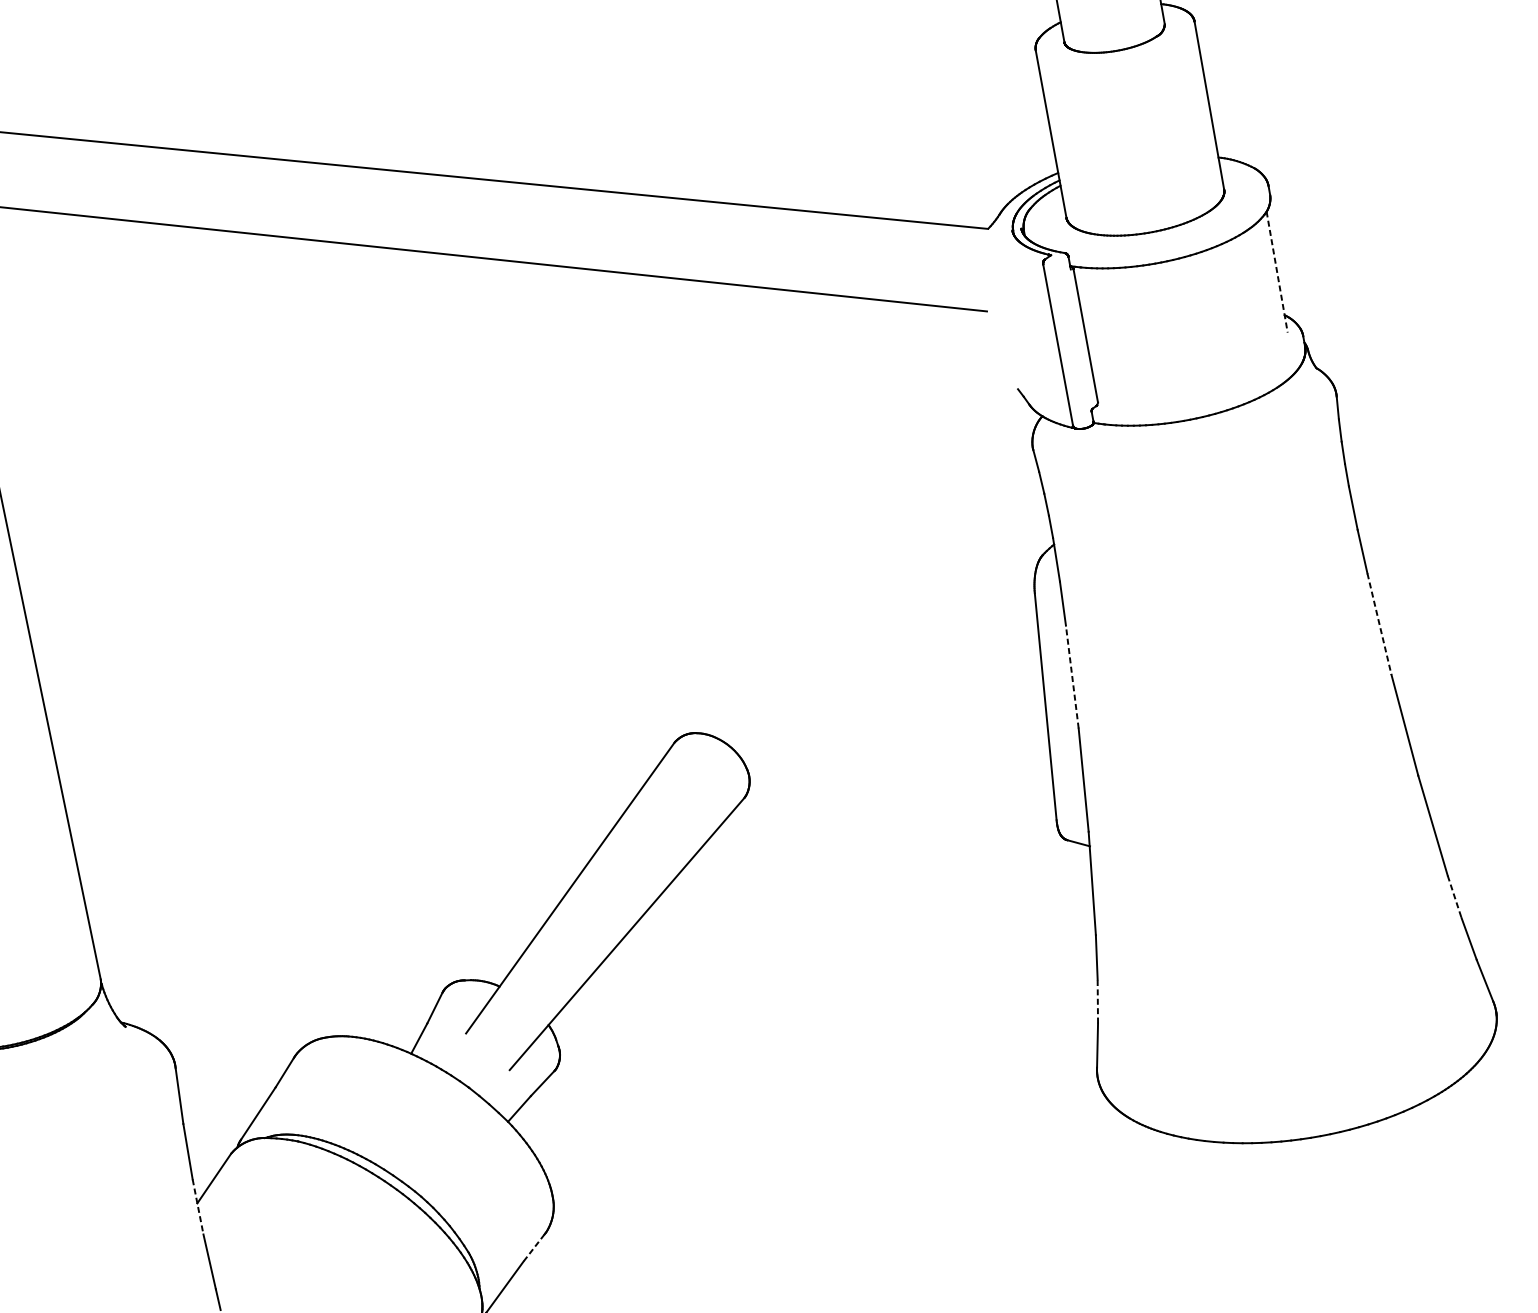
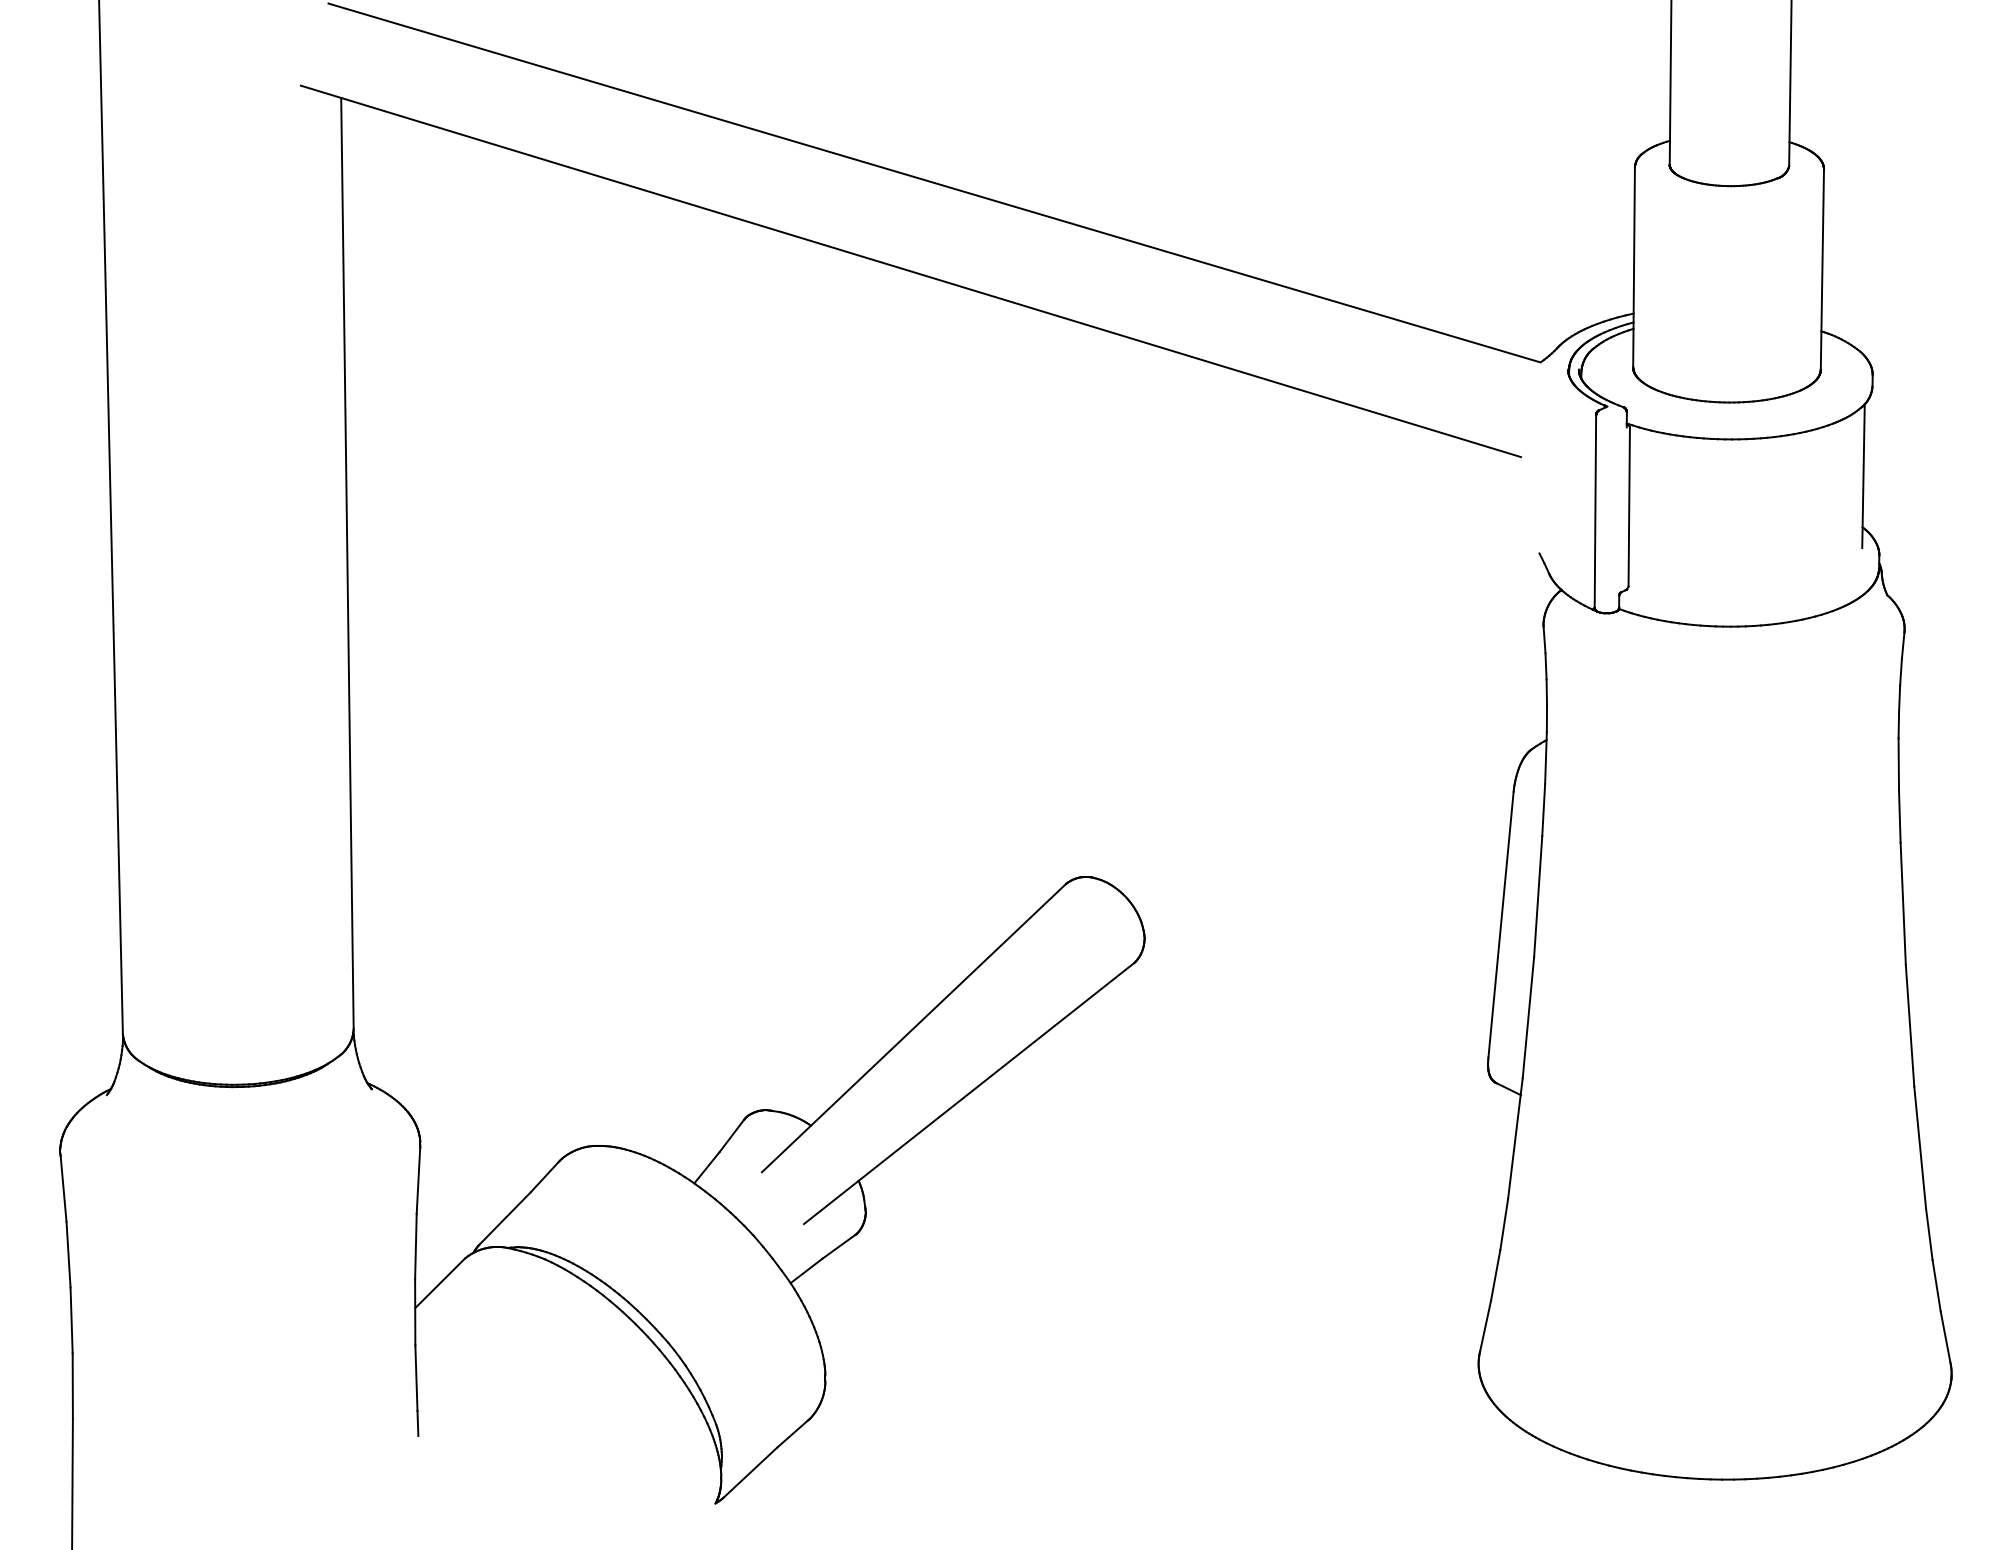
line: (1277, 272) -> (1863, 476), dashed -> solid
line: (1379, 624) -> (1903, 904), dashed -> solid
line: (1072, 676) -> (1538, 896), dashed -> solid
line: (1454, 897) -> (1929, 1234), dashed -> solid
line: (1097, 1001) -> (1495, 1275), dashed -> solid
line: (198, 1206) -> (415, 1312), dashed -> solid
line: (534, 1248) -> (792, 1434), dashed -> solid

